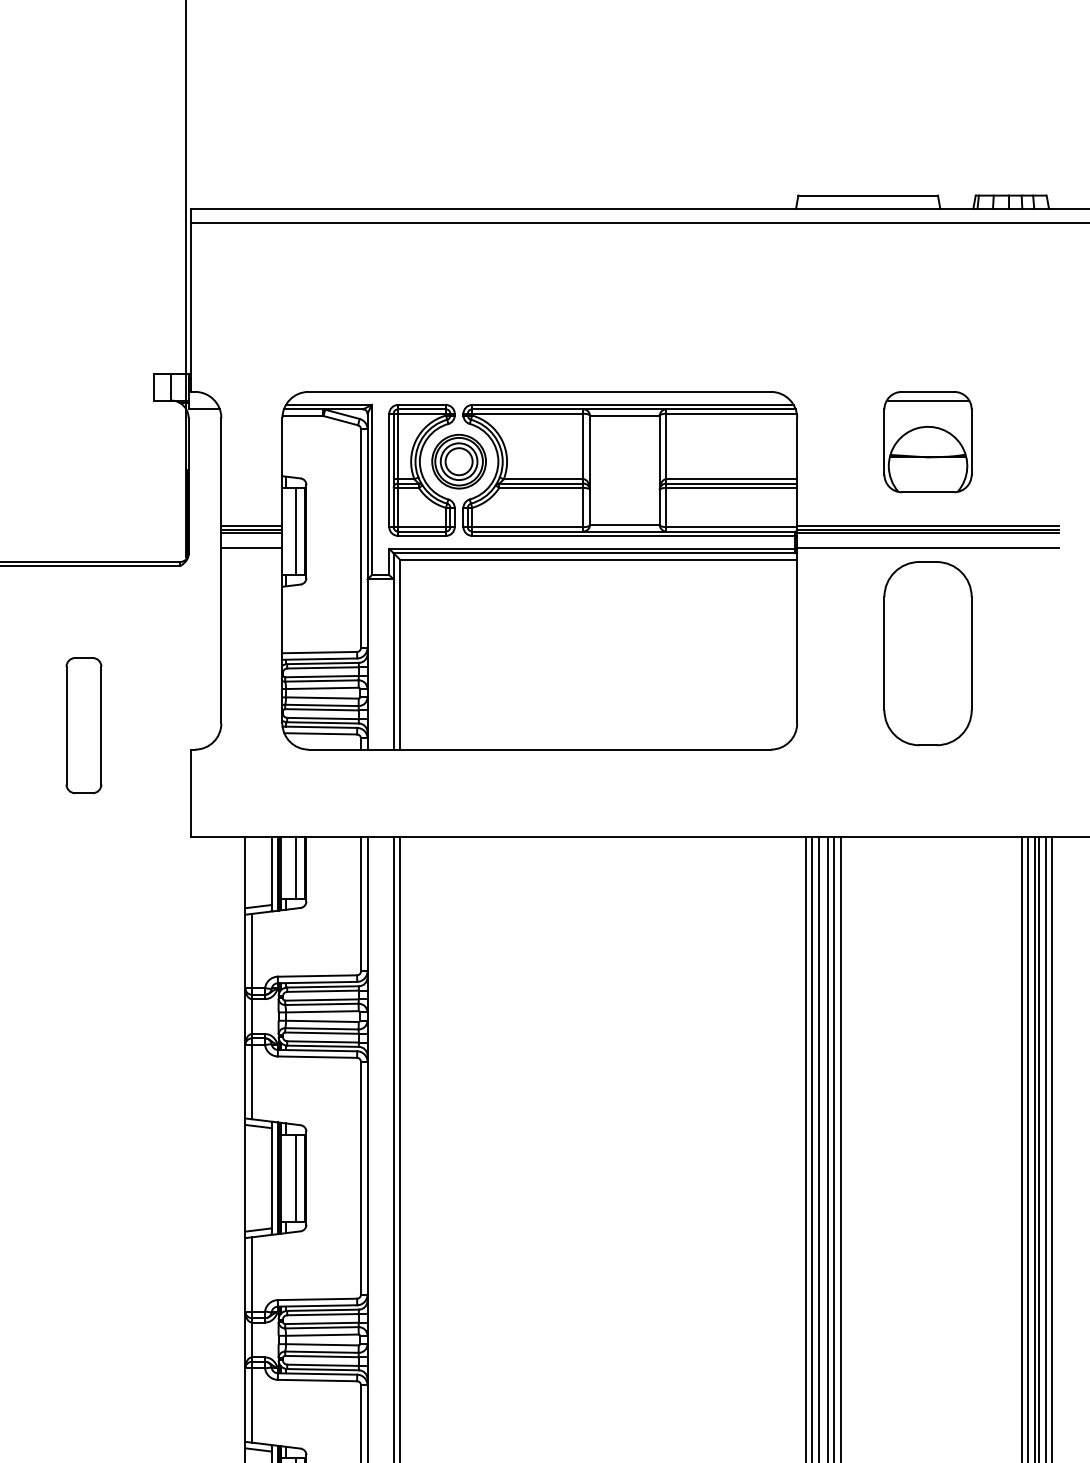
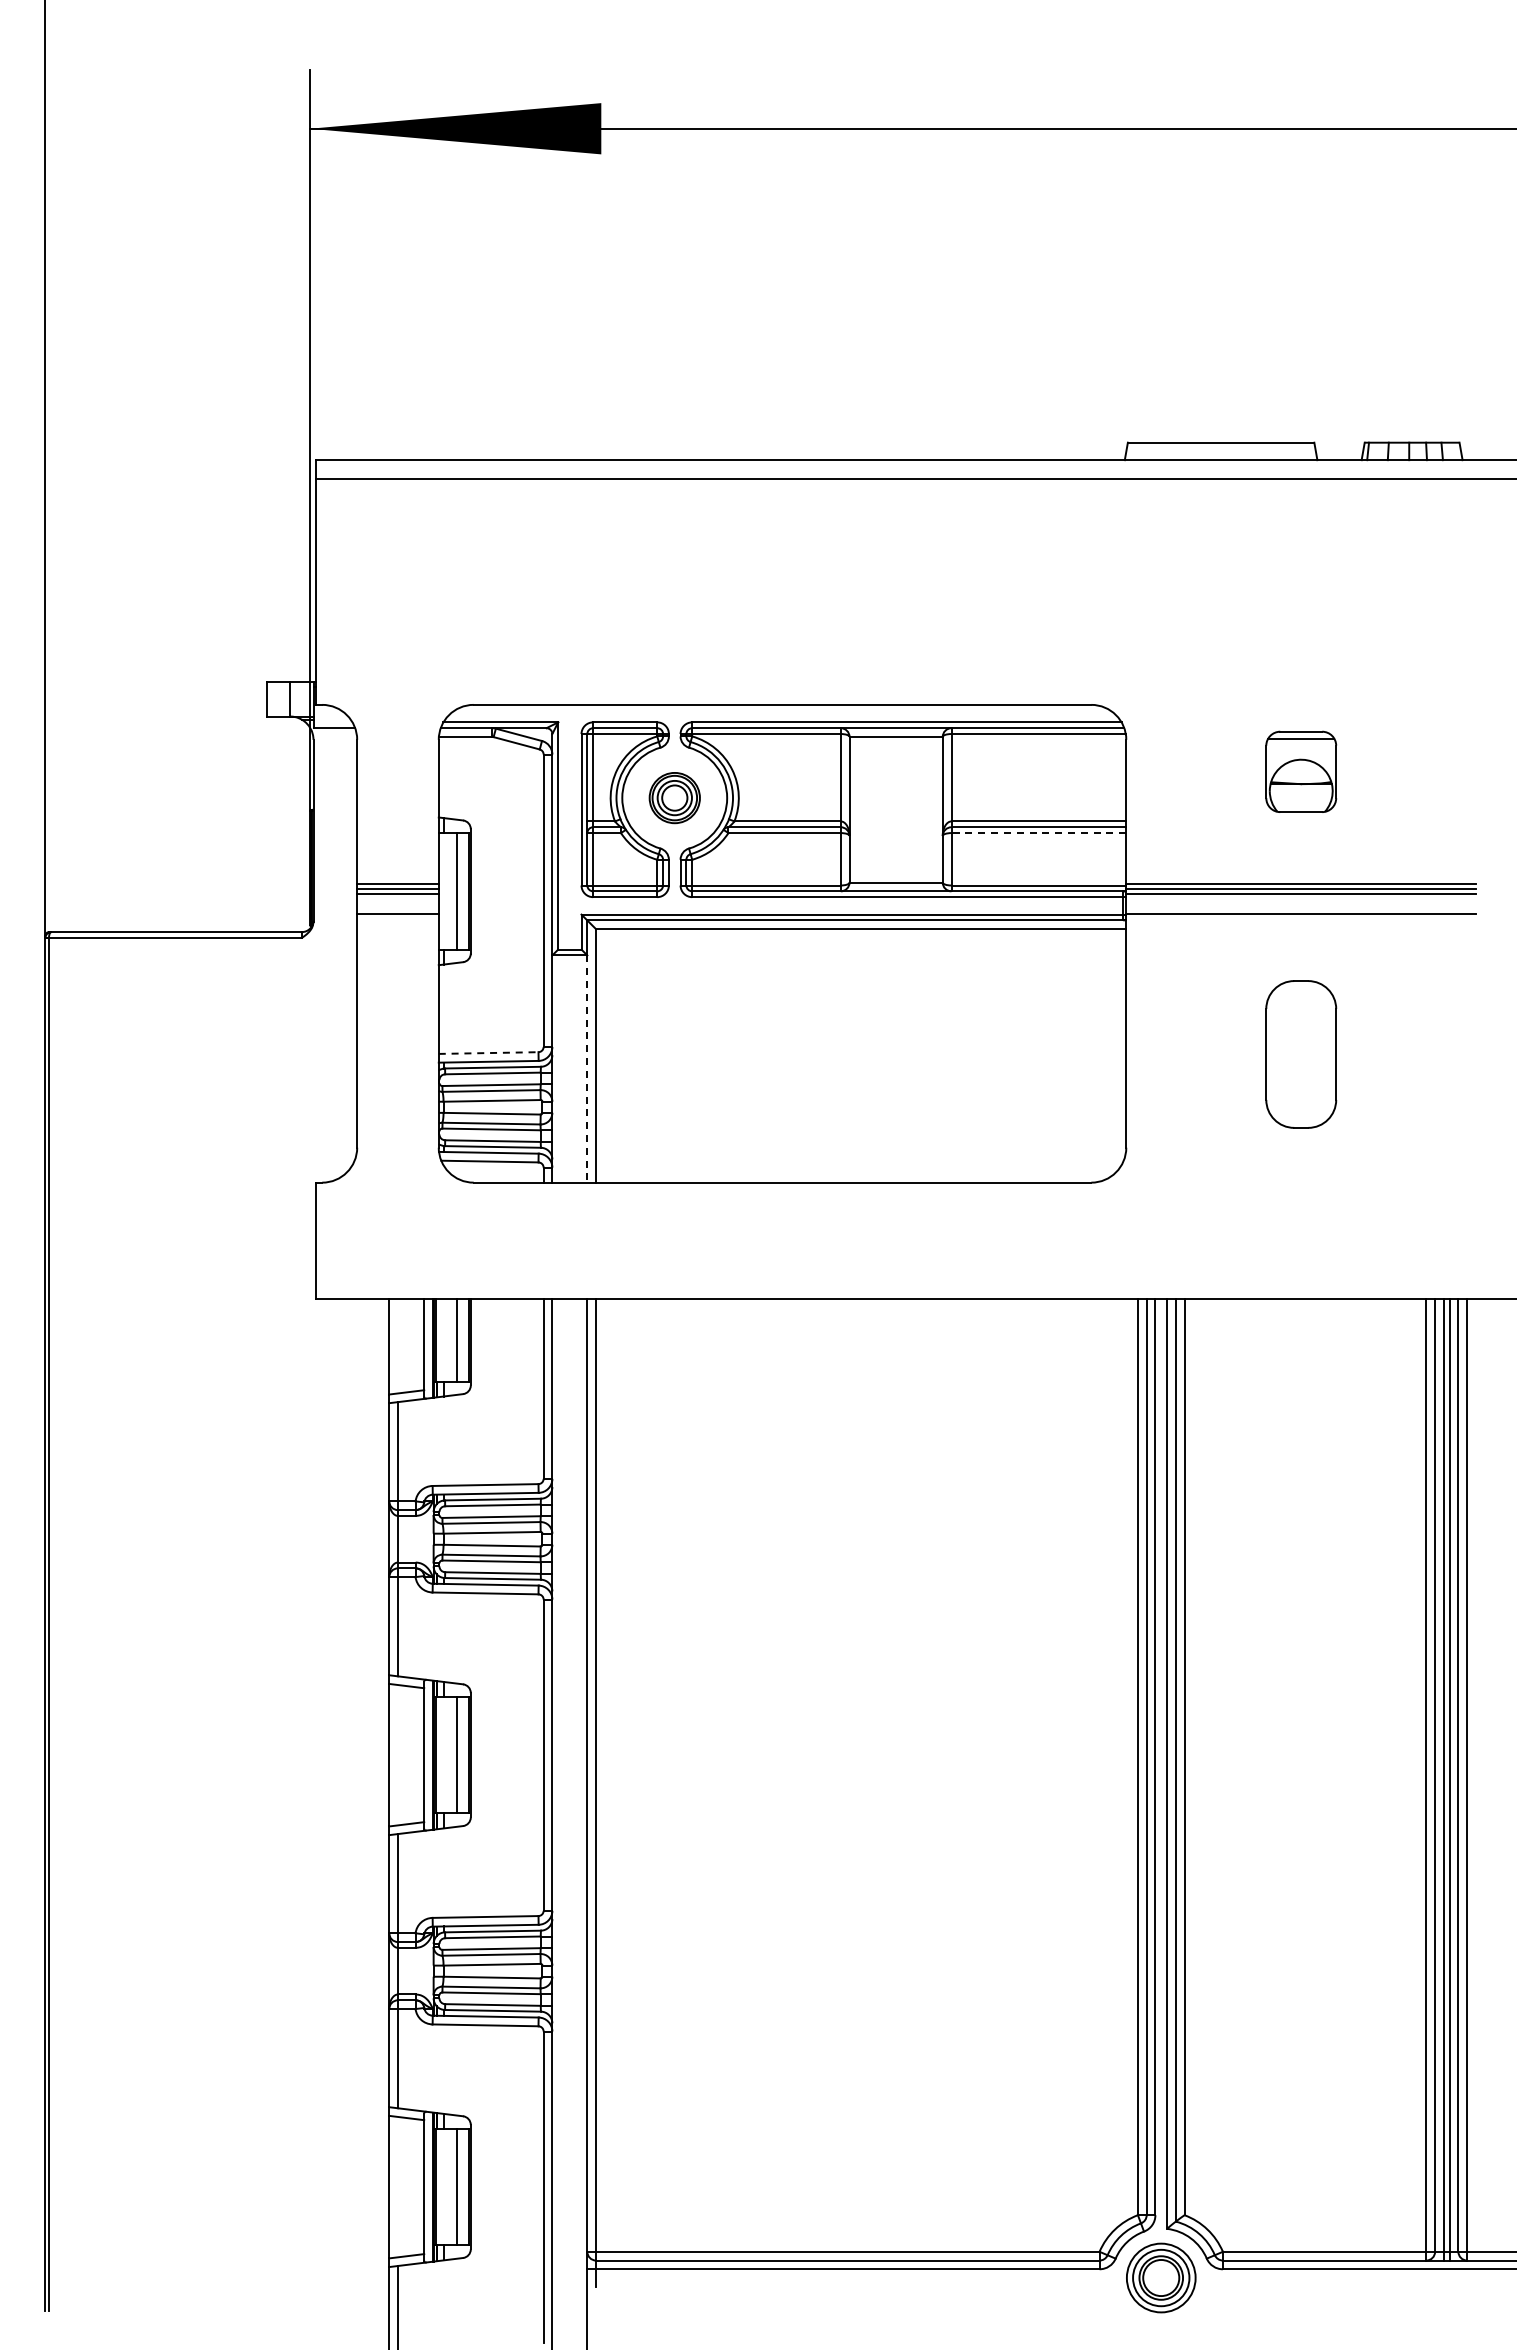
part: (928, 441) -> (1301, 771), size x0.6
part: (458, 461) -> (674, 797), size x0.7
line: (731, 488) -> (1038, 833), solid -> dashed
line: (319, 652) -> (488, 1053), solid -> dashed
part: (928, 653) -> (1301, 1054), size x0.6
line: (393, 664) -> (587, 1069), solid -> dashed
part: (83, 725) -> (173, 1150), removed

